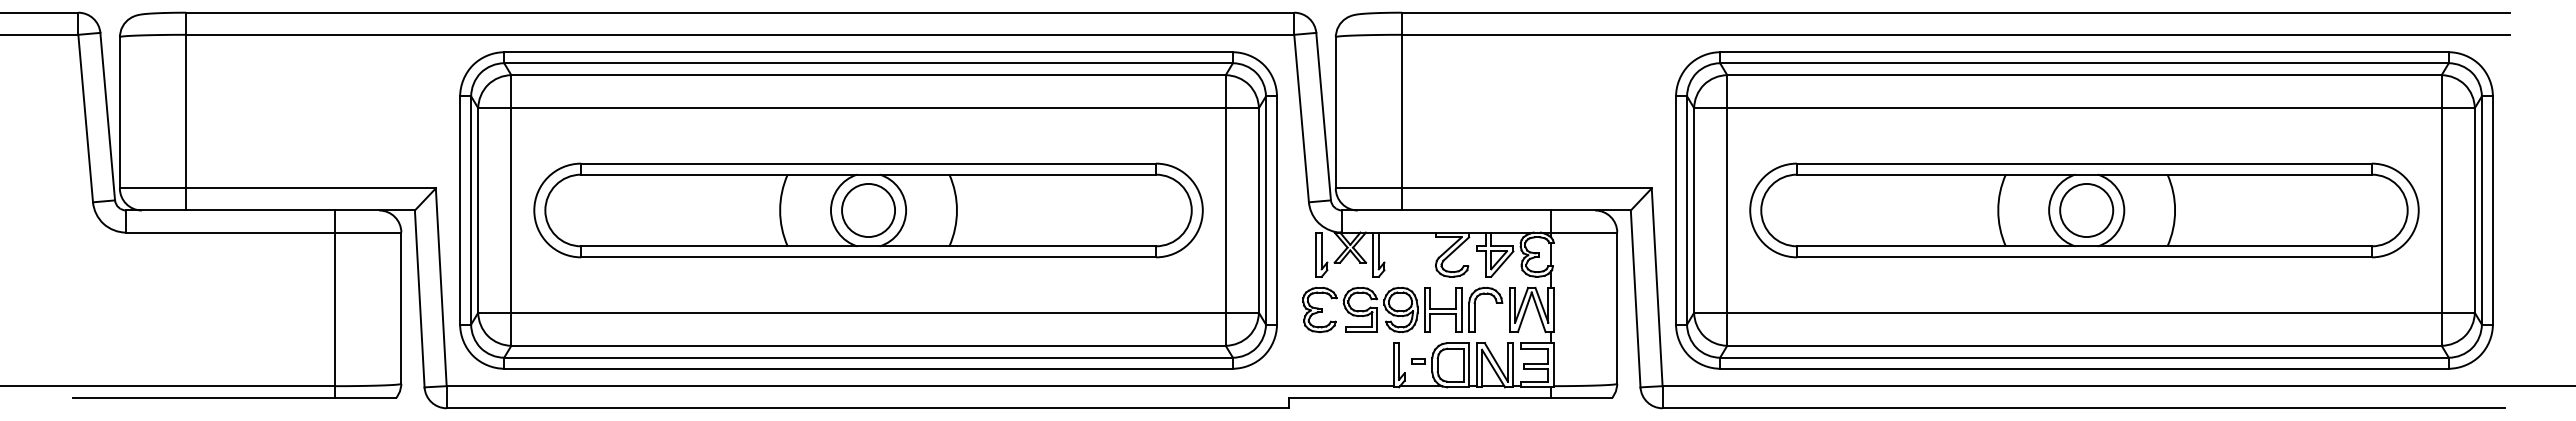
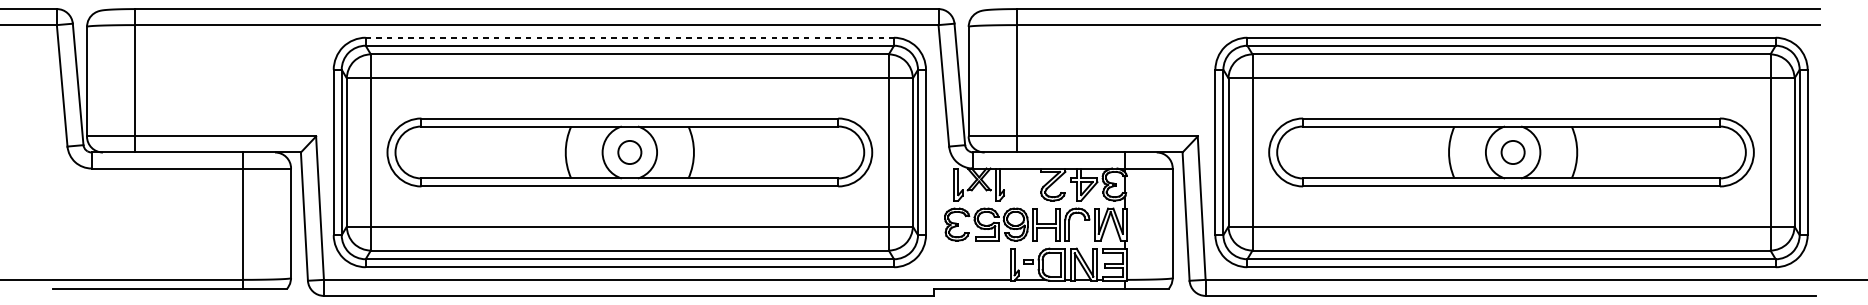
line: (869, 52) -> (630, 37), solid -> dashed
circle: (868, 210) -> (629, 152), size x0.6
circle: (2086, 210) -> (1512, 152), size x0.6

